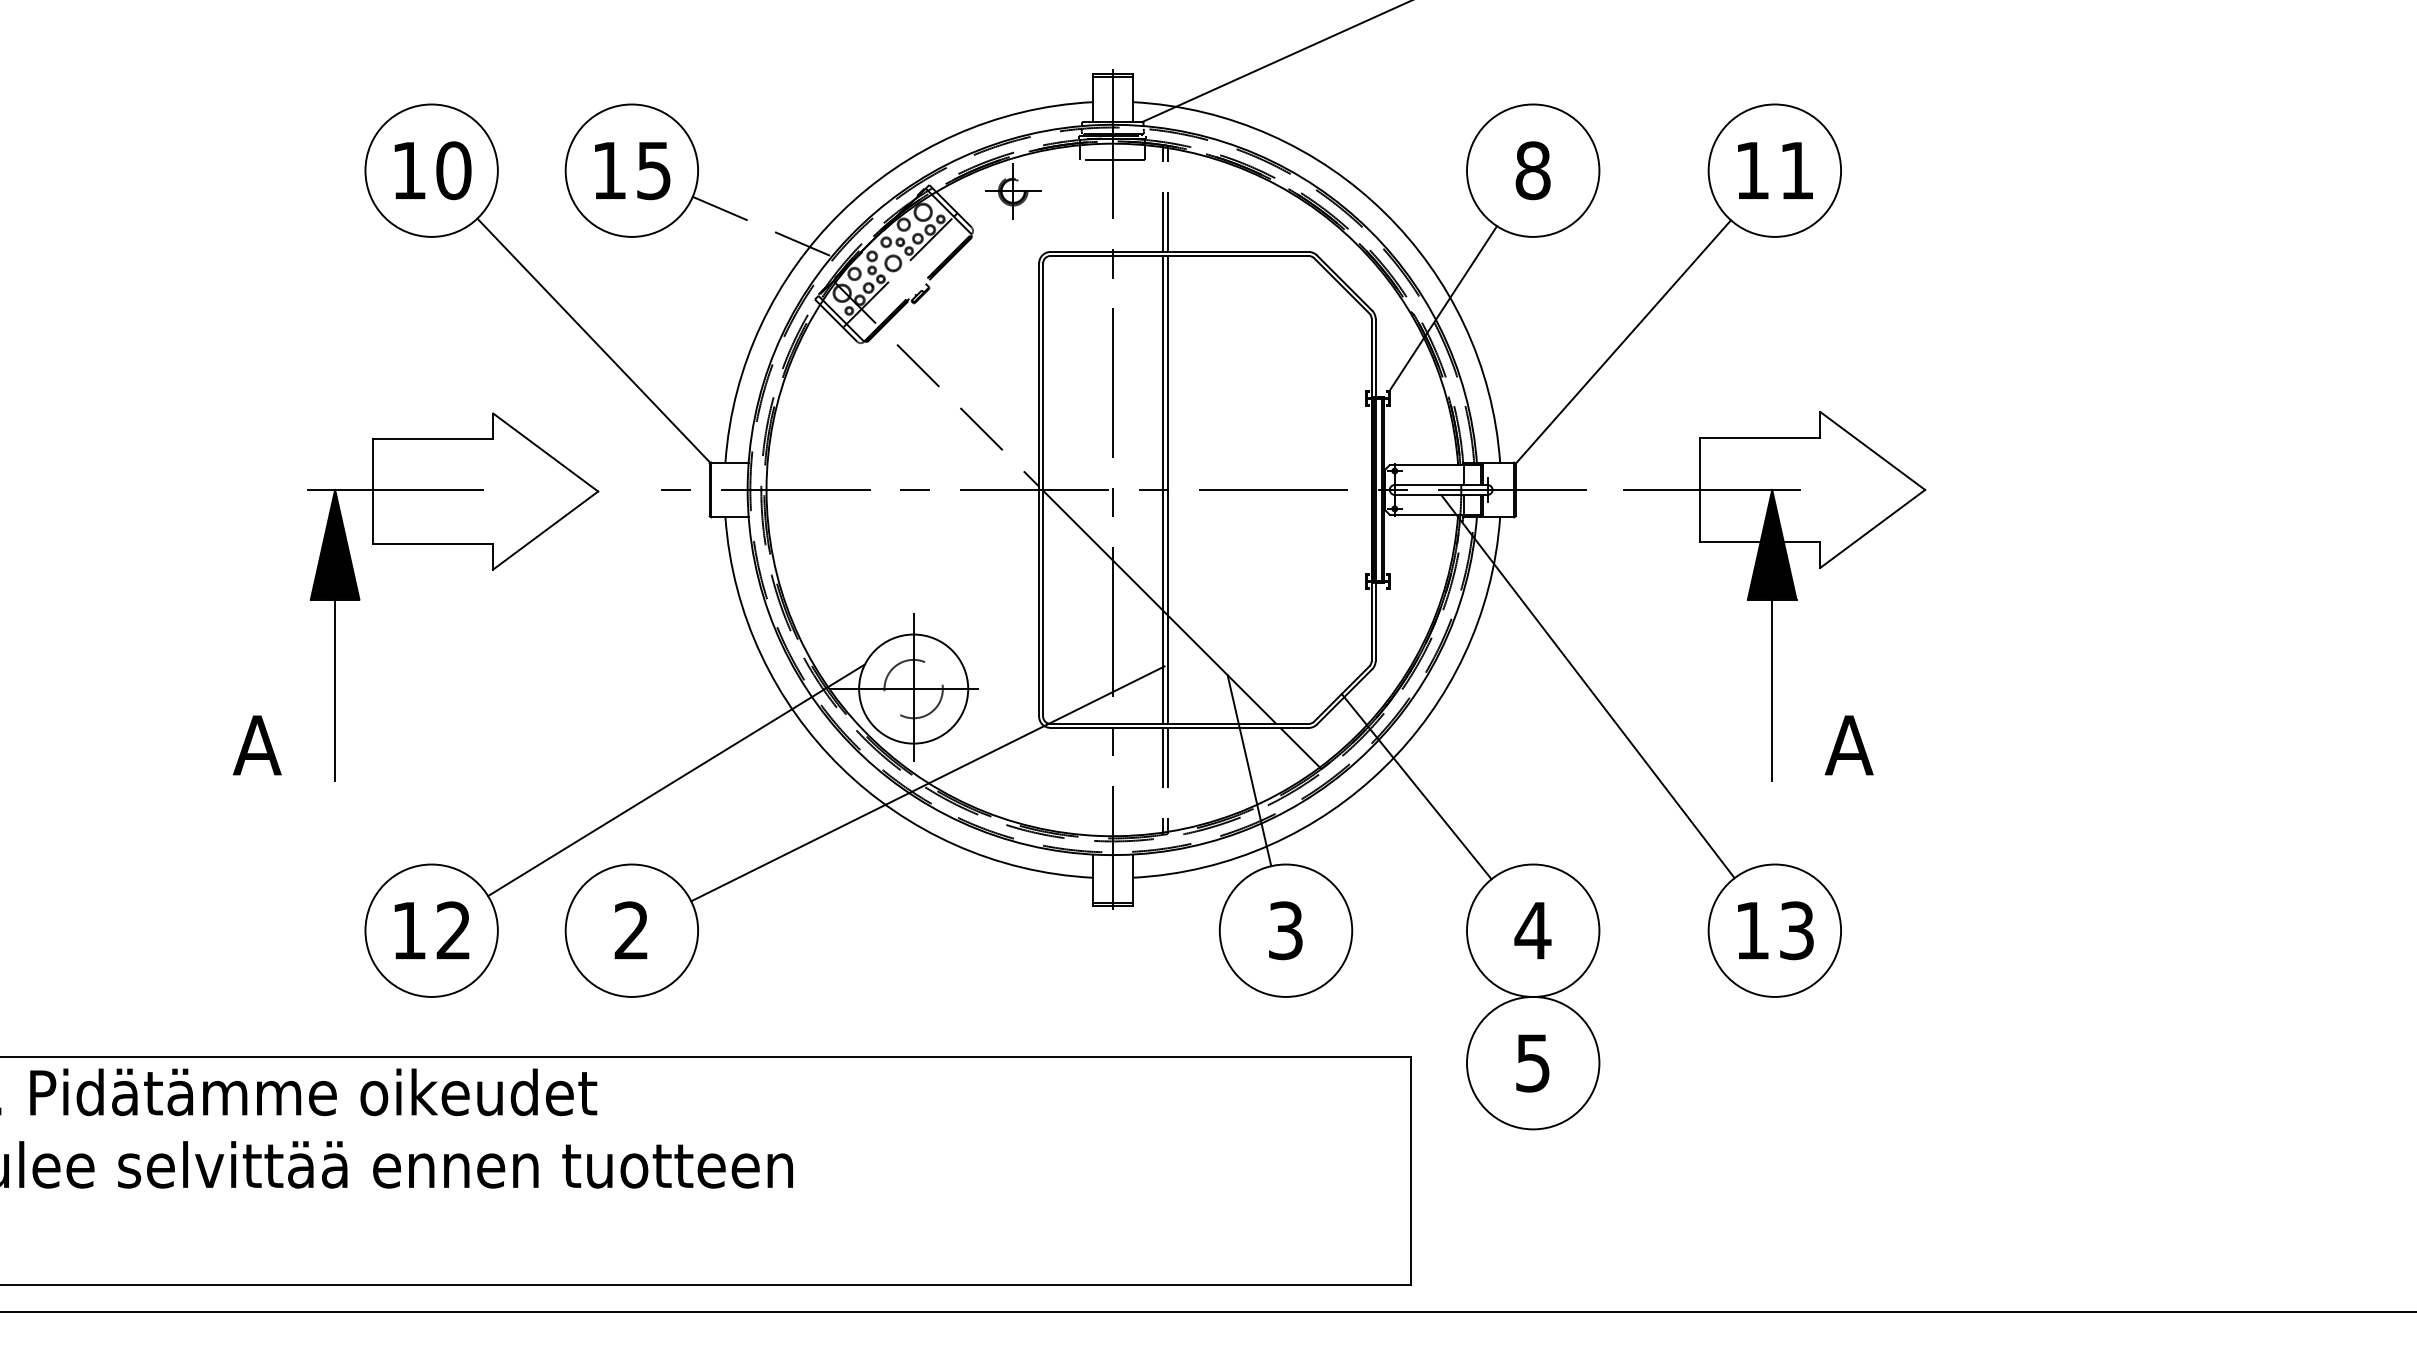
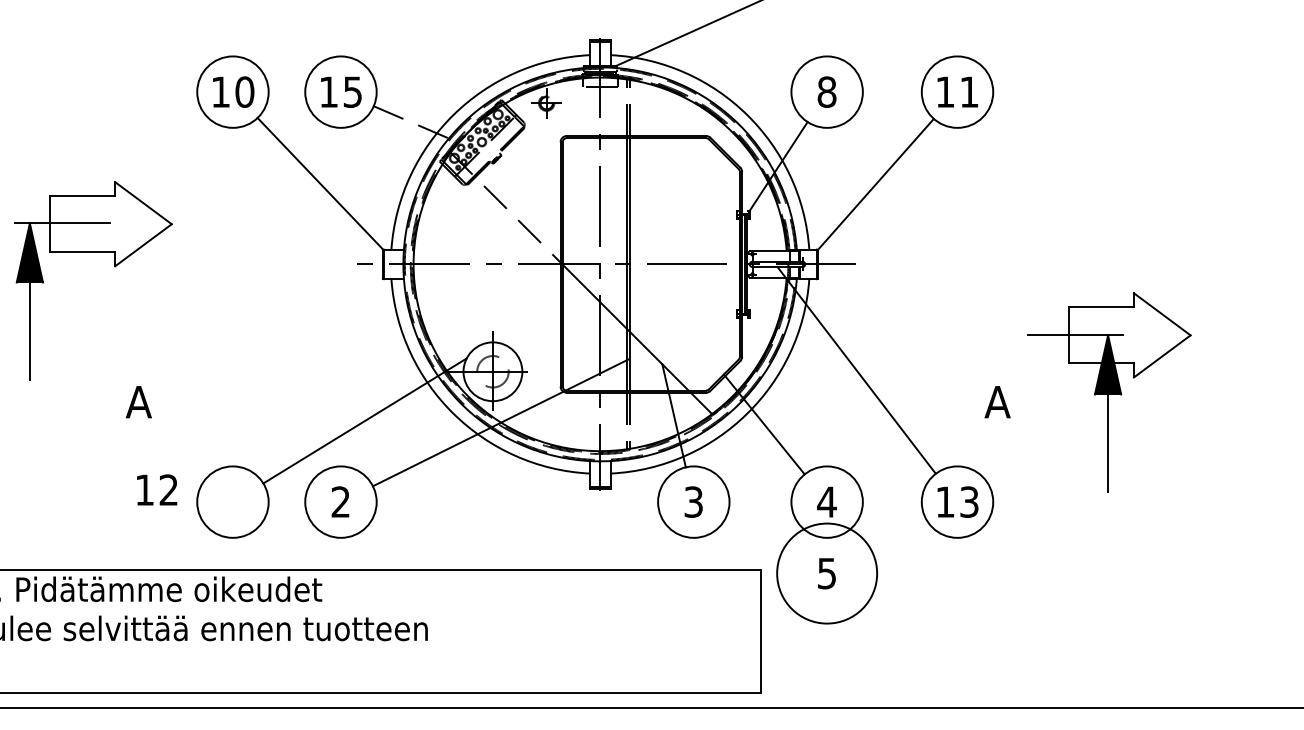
part: (492, 571) -> (114, 267), moved
part: (1774, 595) -> (1109, 392), moved
text: (432, 929) -> (157, 489), moved
circle: (1531, 1063) -> (826, 573), size x1.4

